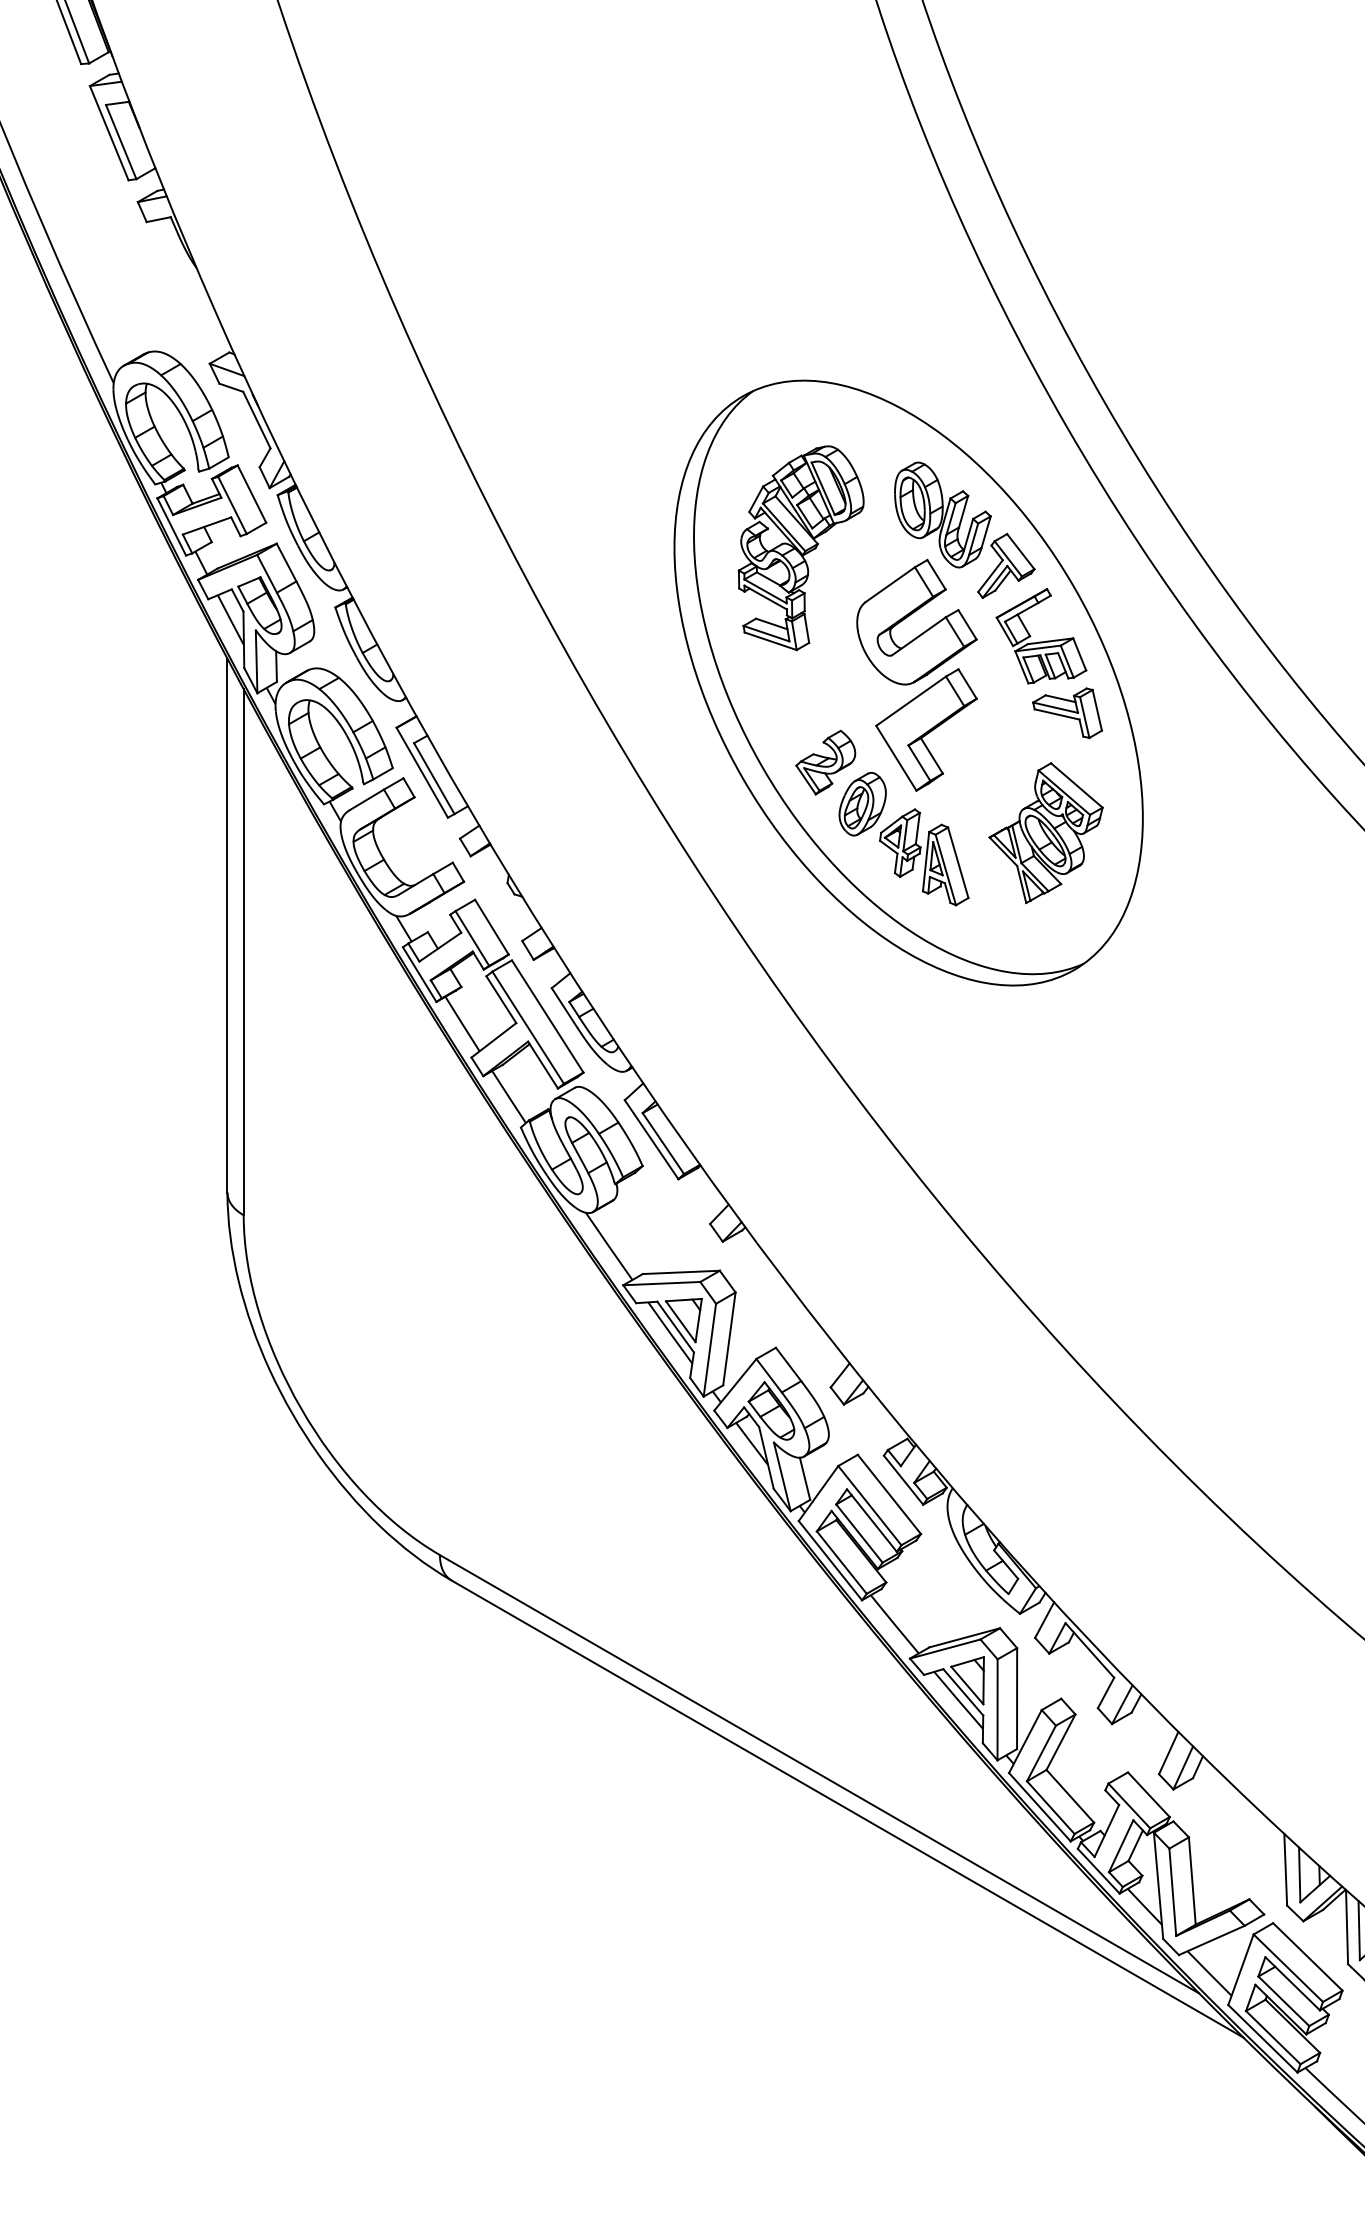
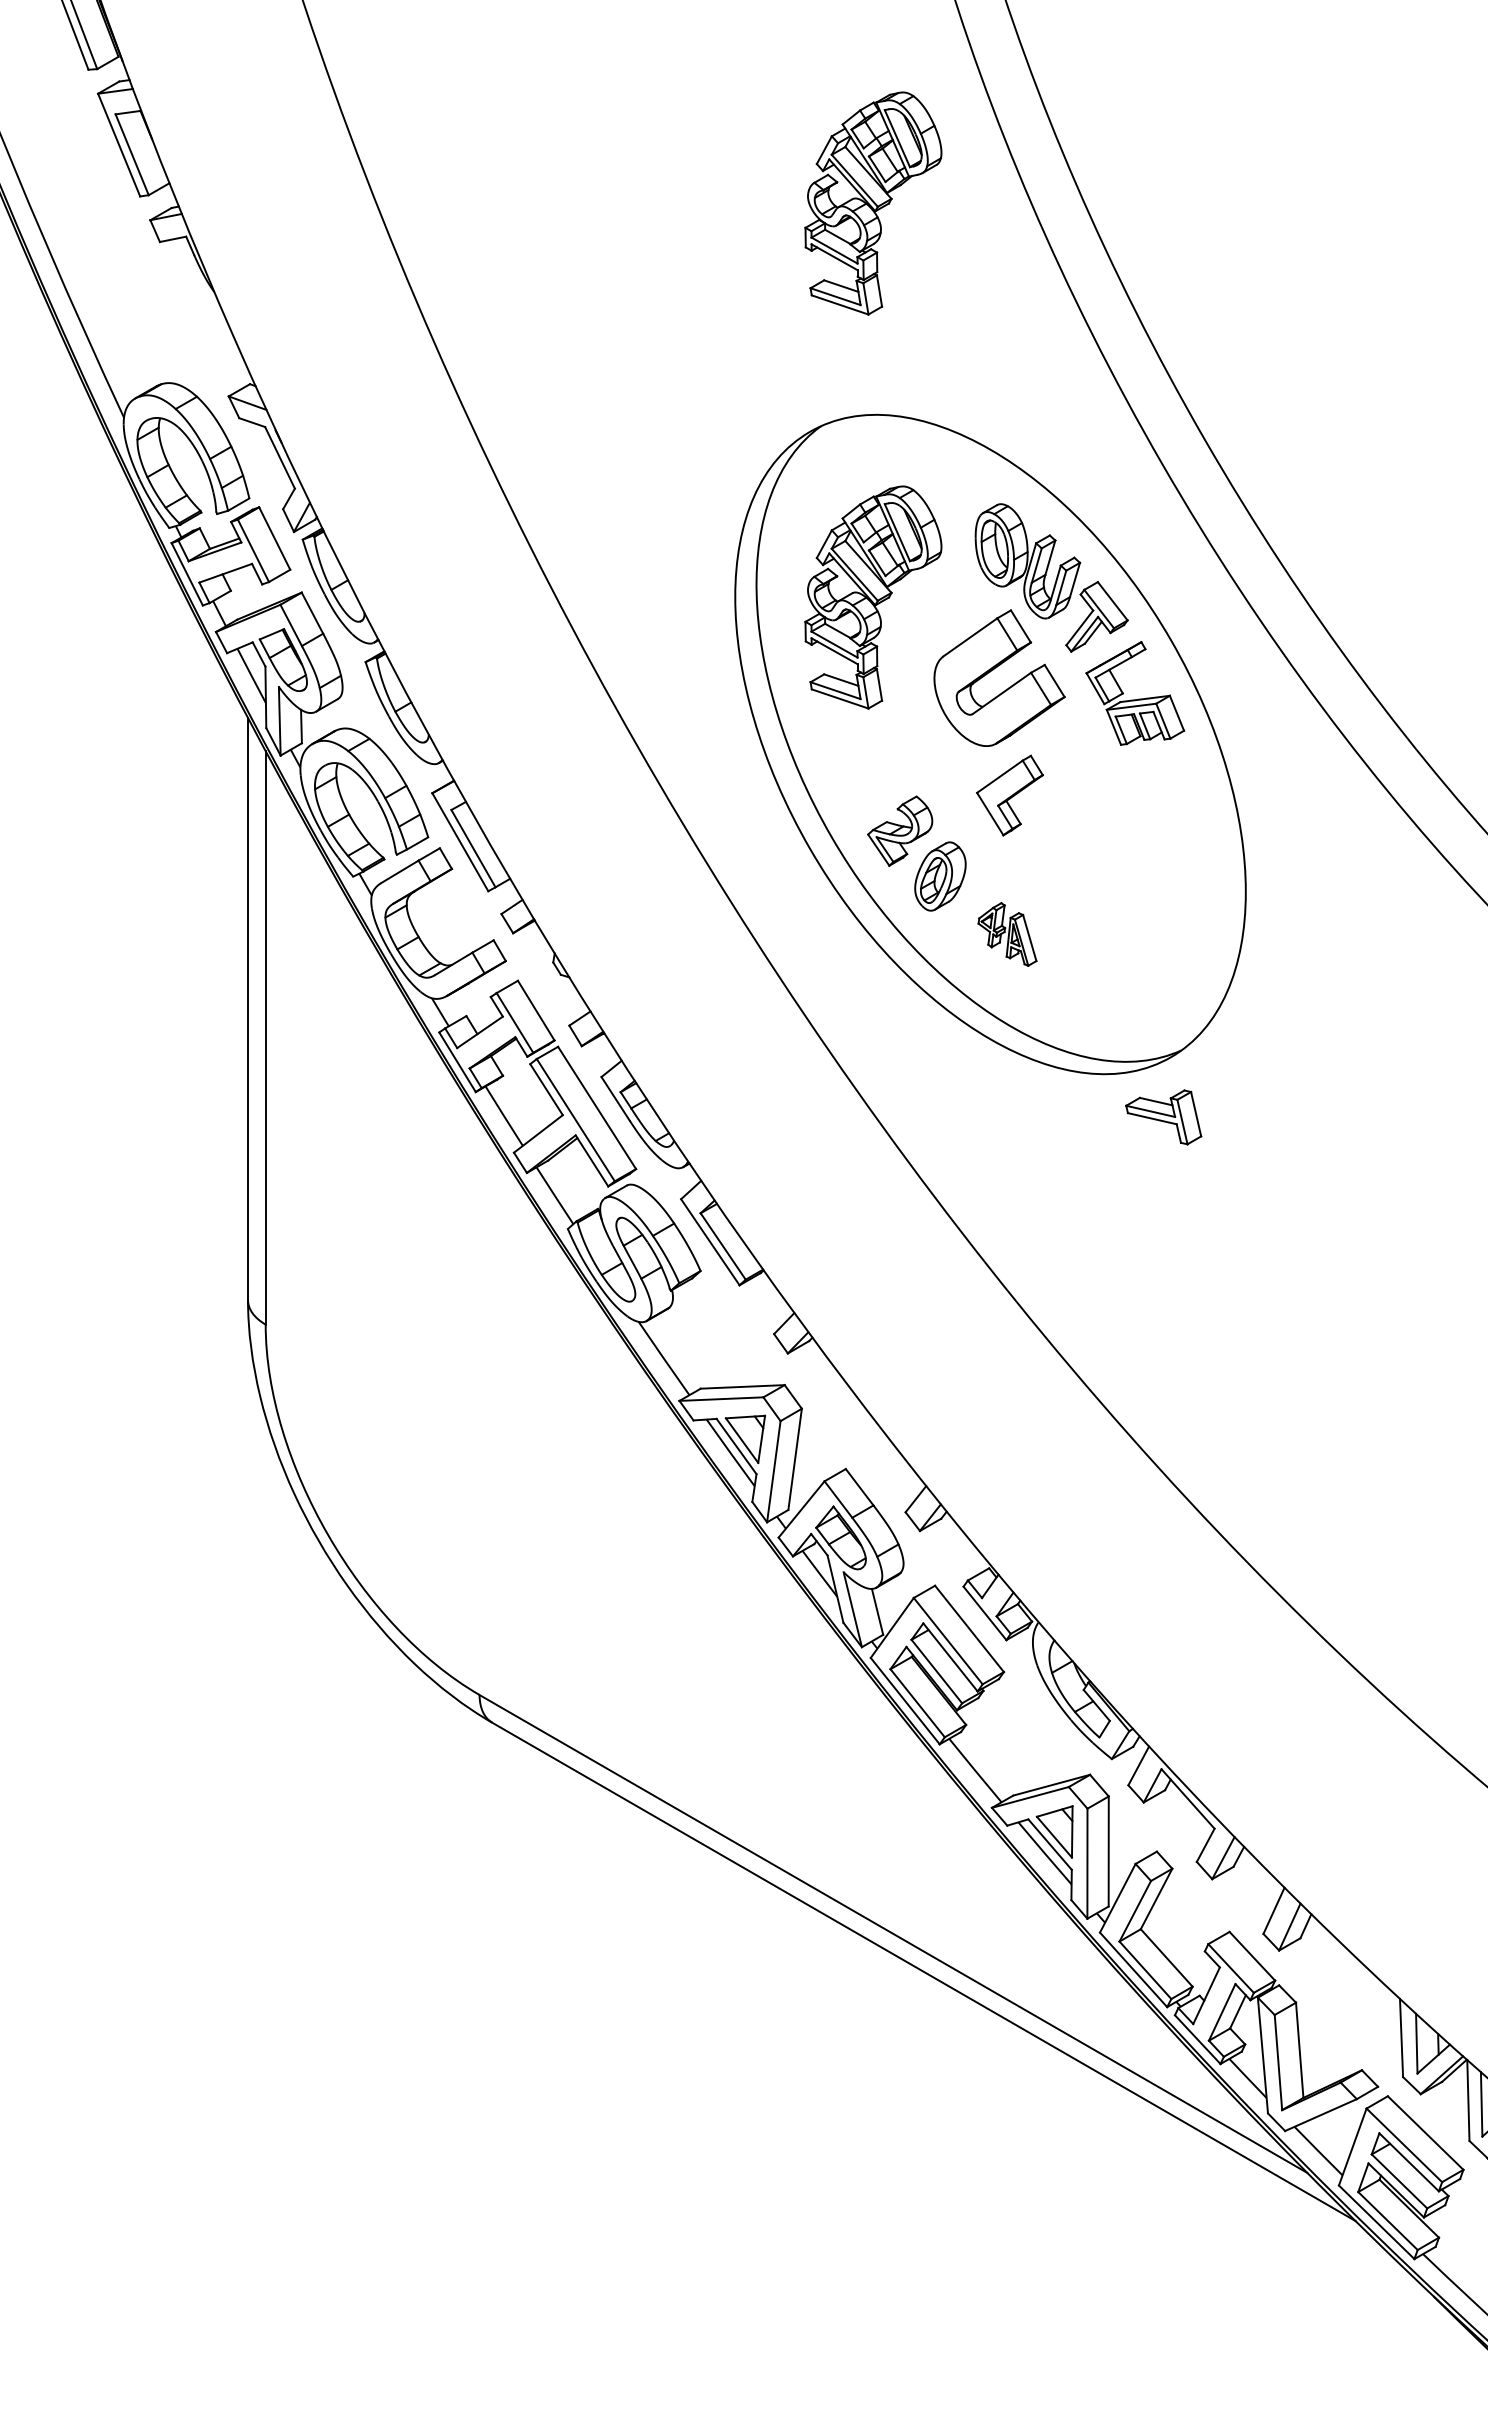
part: (801, 186) -> (873, 203), added
part: (1067, 713) -> (1163, 1117), moved
part: (926, 729) -> (1009, 795), size x0.6
part: (1046, 832) -> (1140, 907), removed
part: (924, 857) -> (1007, 934), size x0.6

